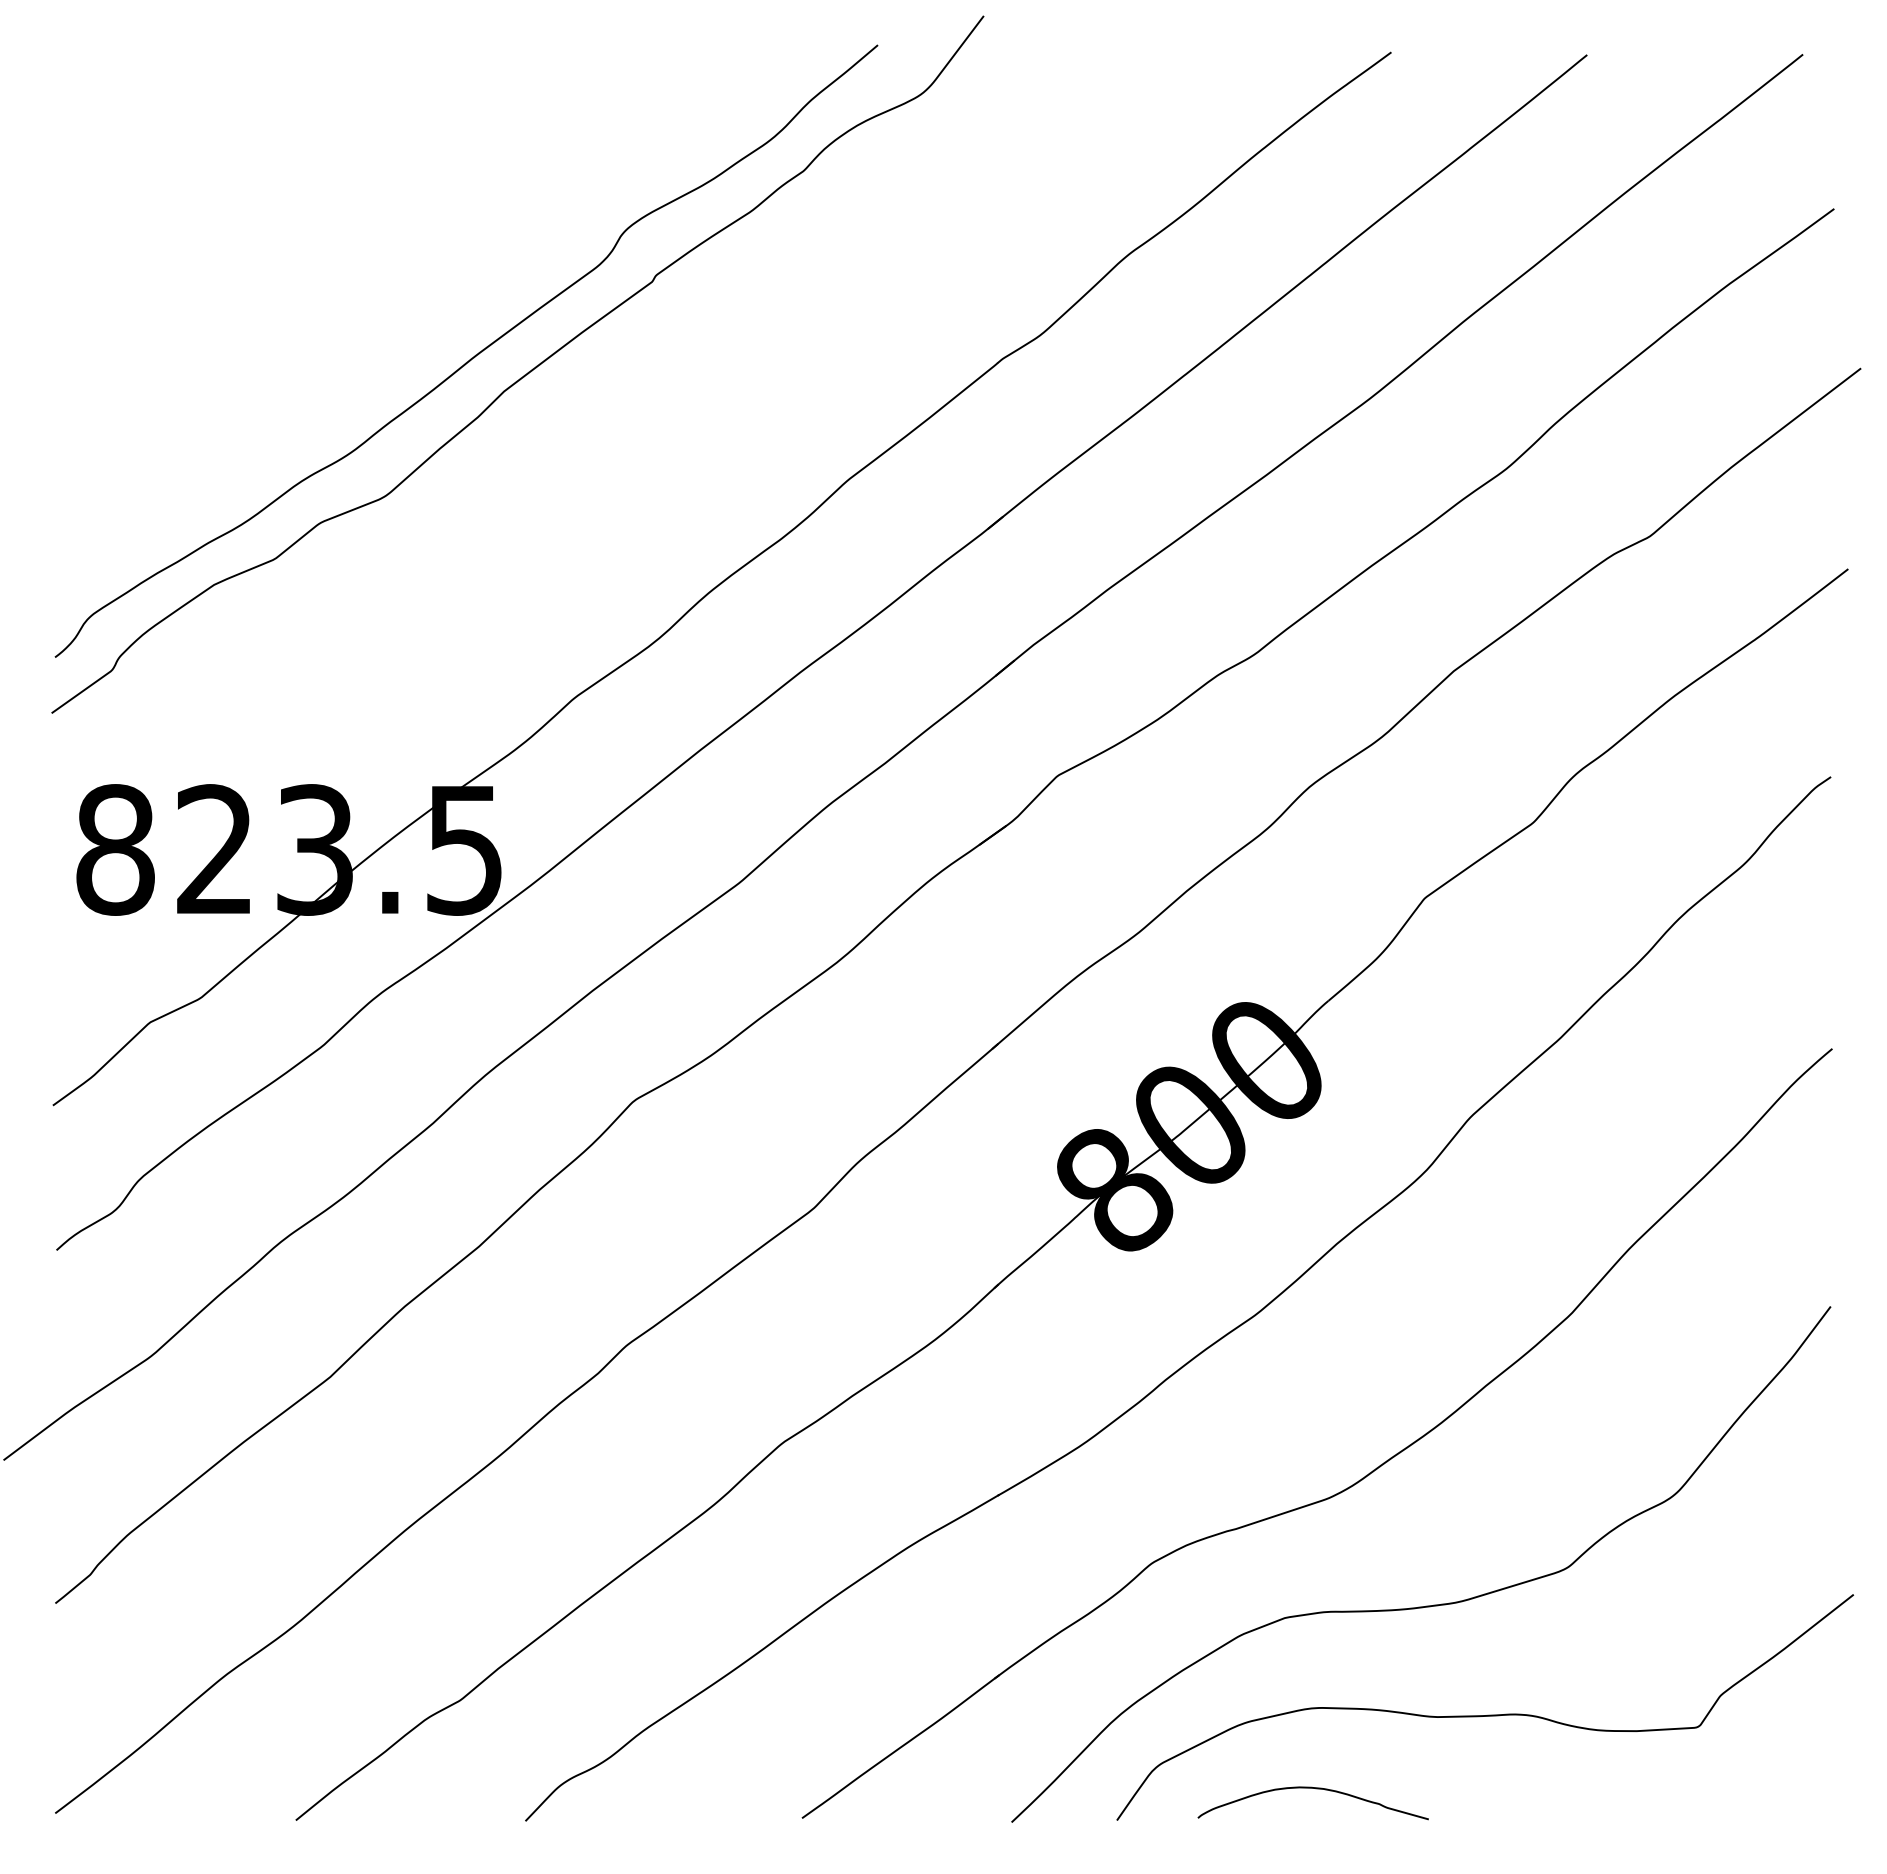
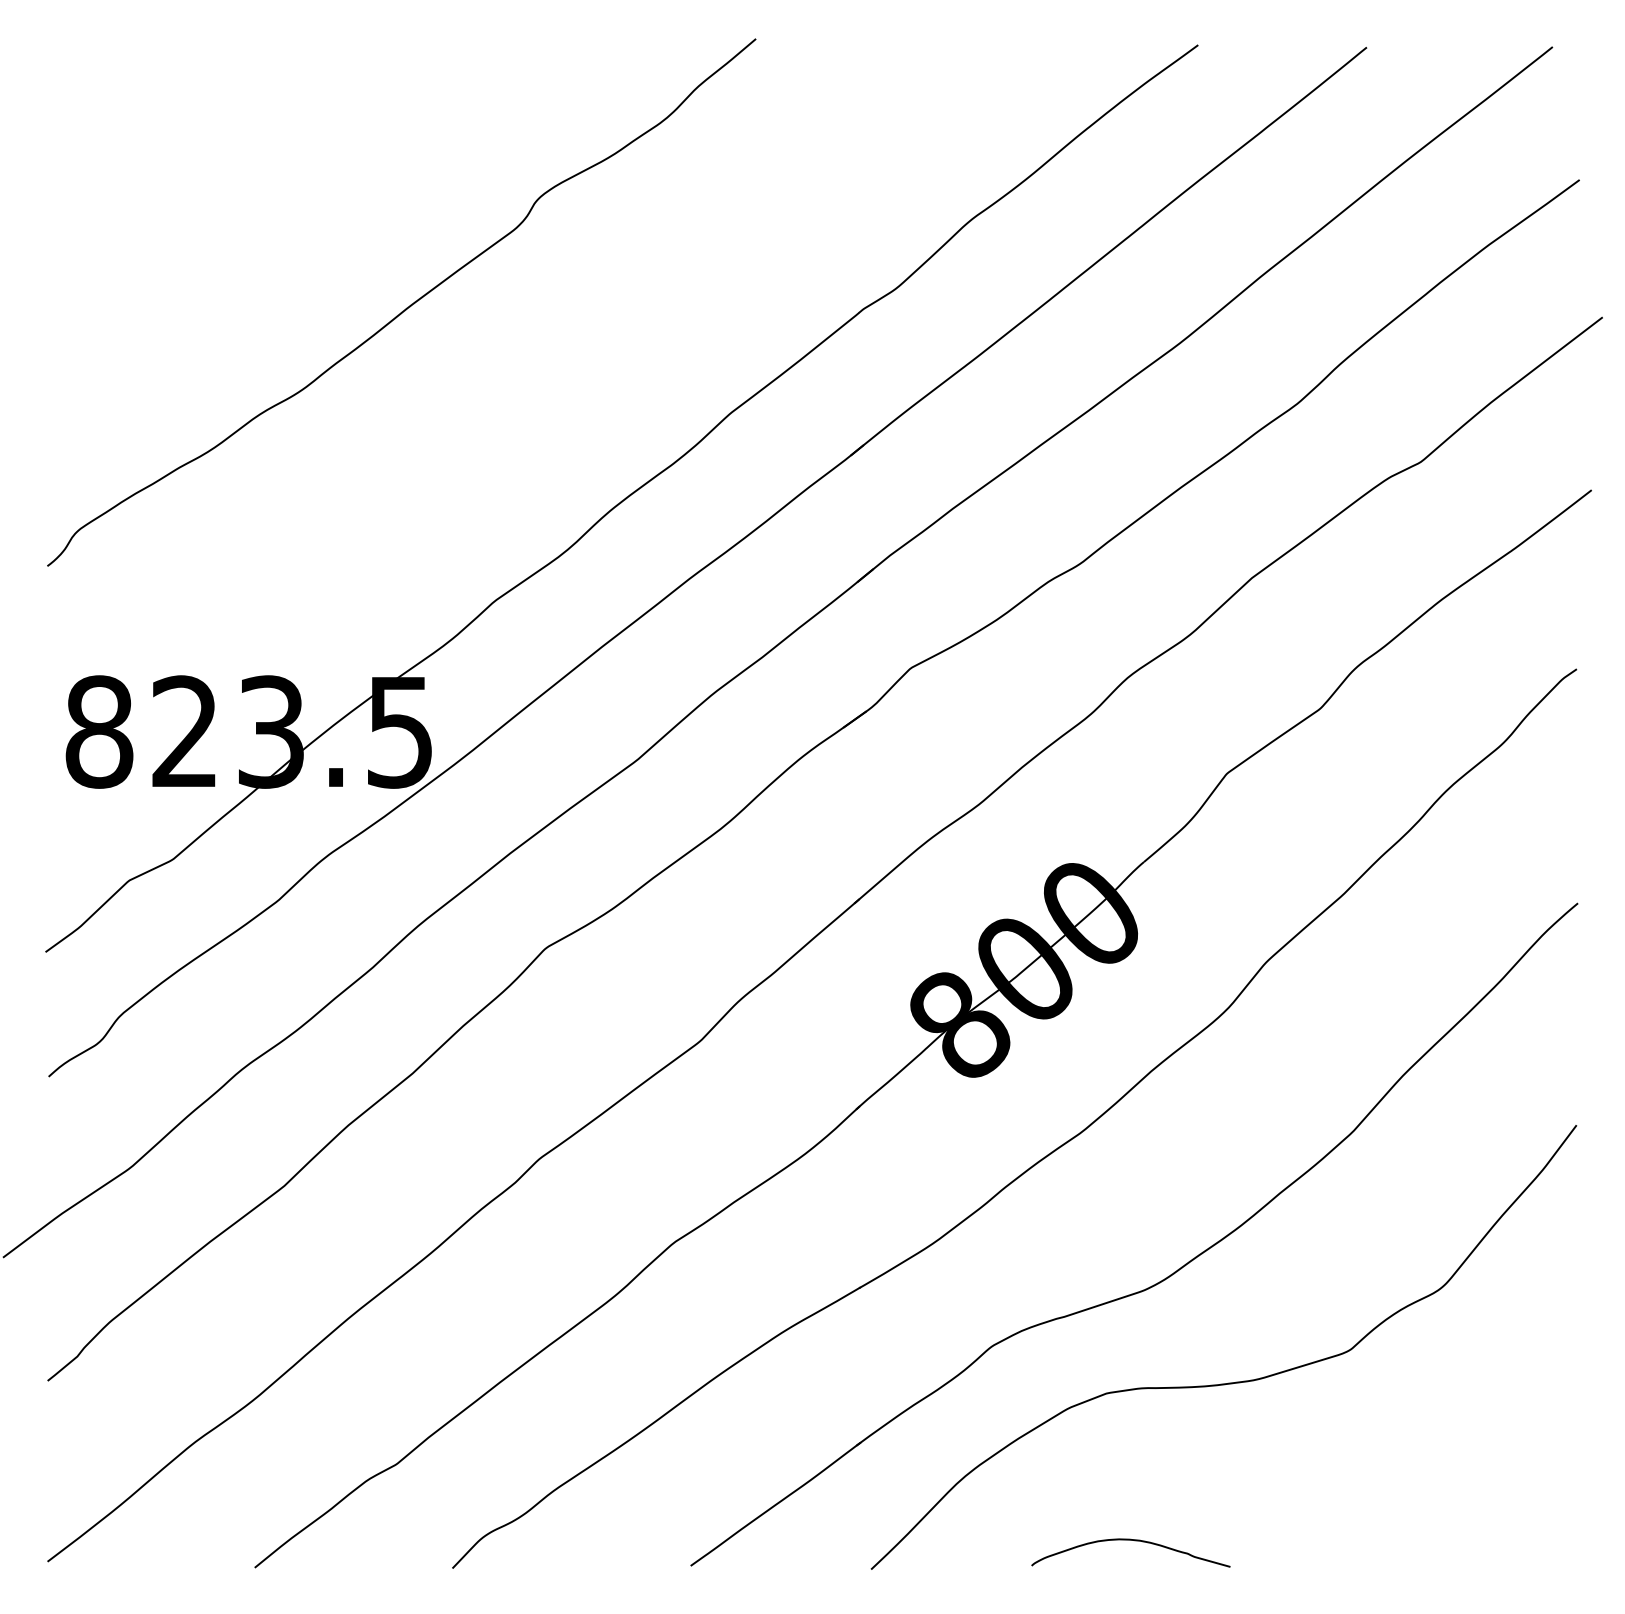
curve: (524, 374) -> (451, 322), removed
curve: (1484, 1715) -> (1278, 1477), removed

